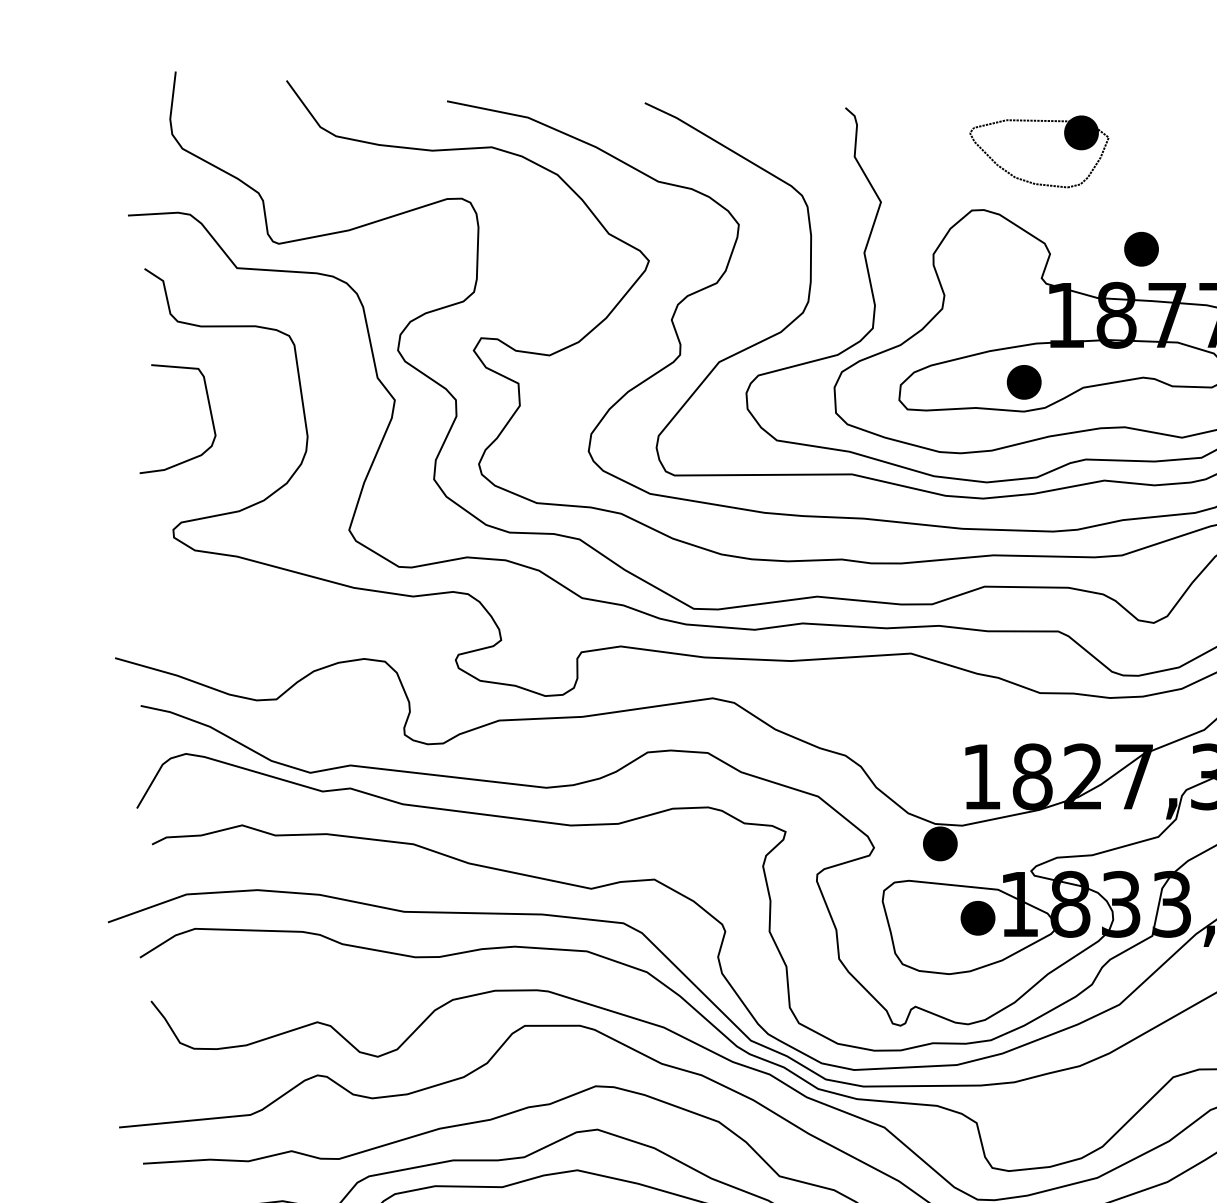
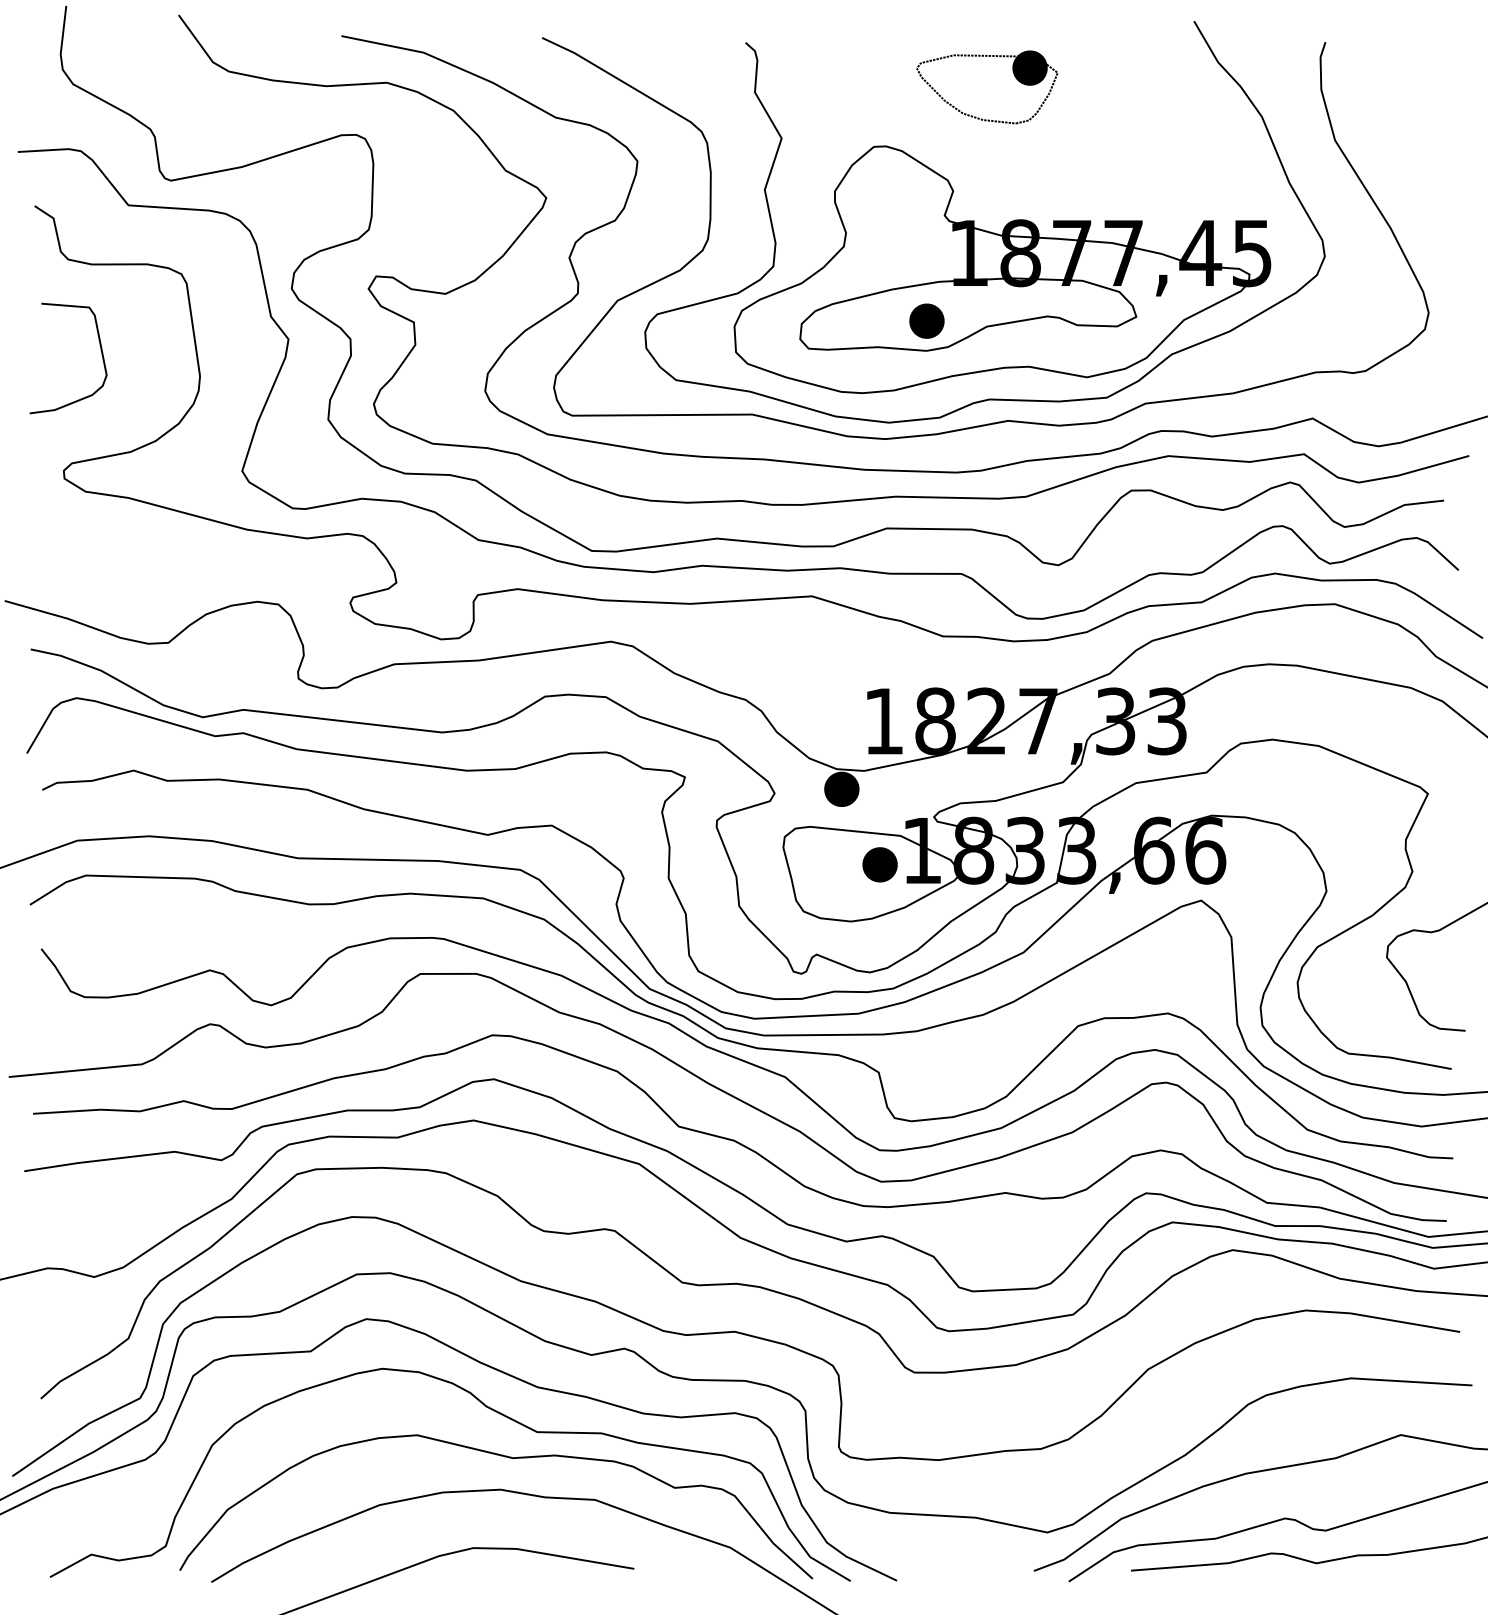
part: (1065, 139) -> (1013, 74), moved
part: (1141, 248) -> (1045, 185), removed

